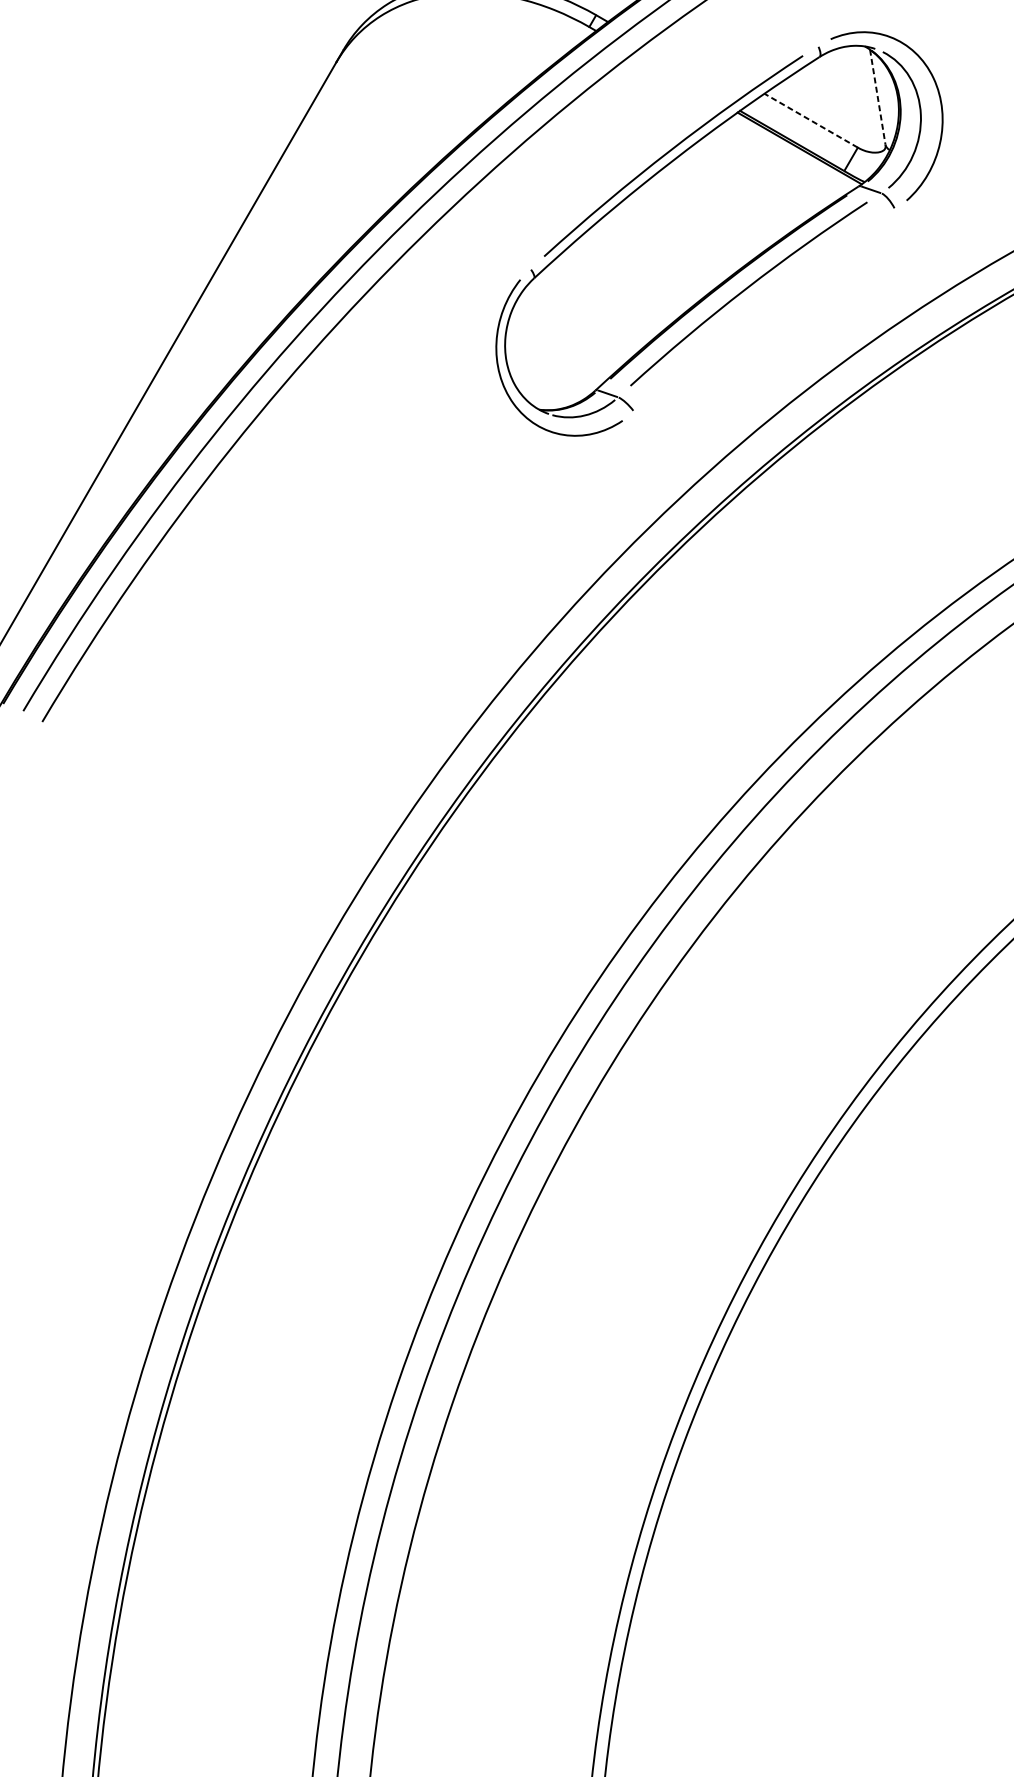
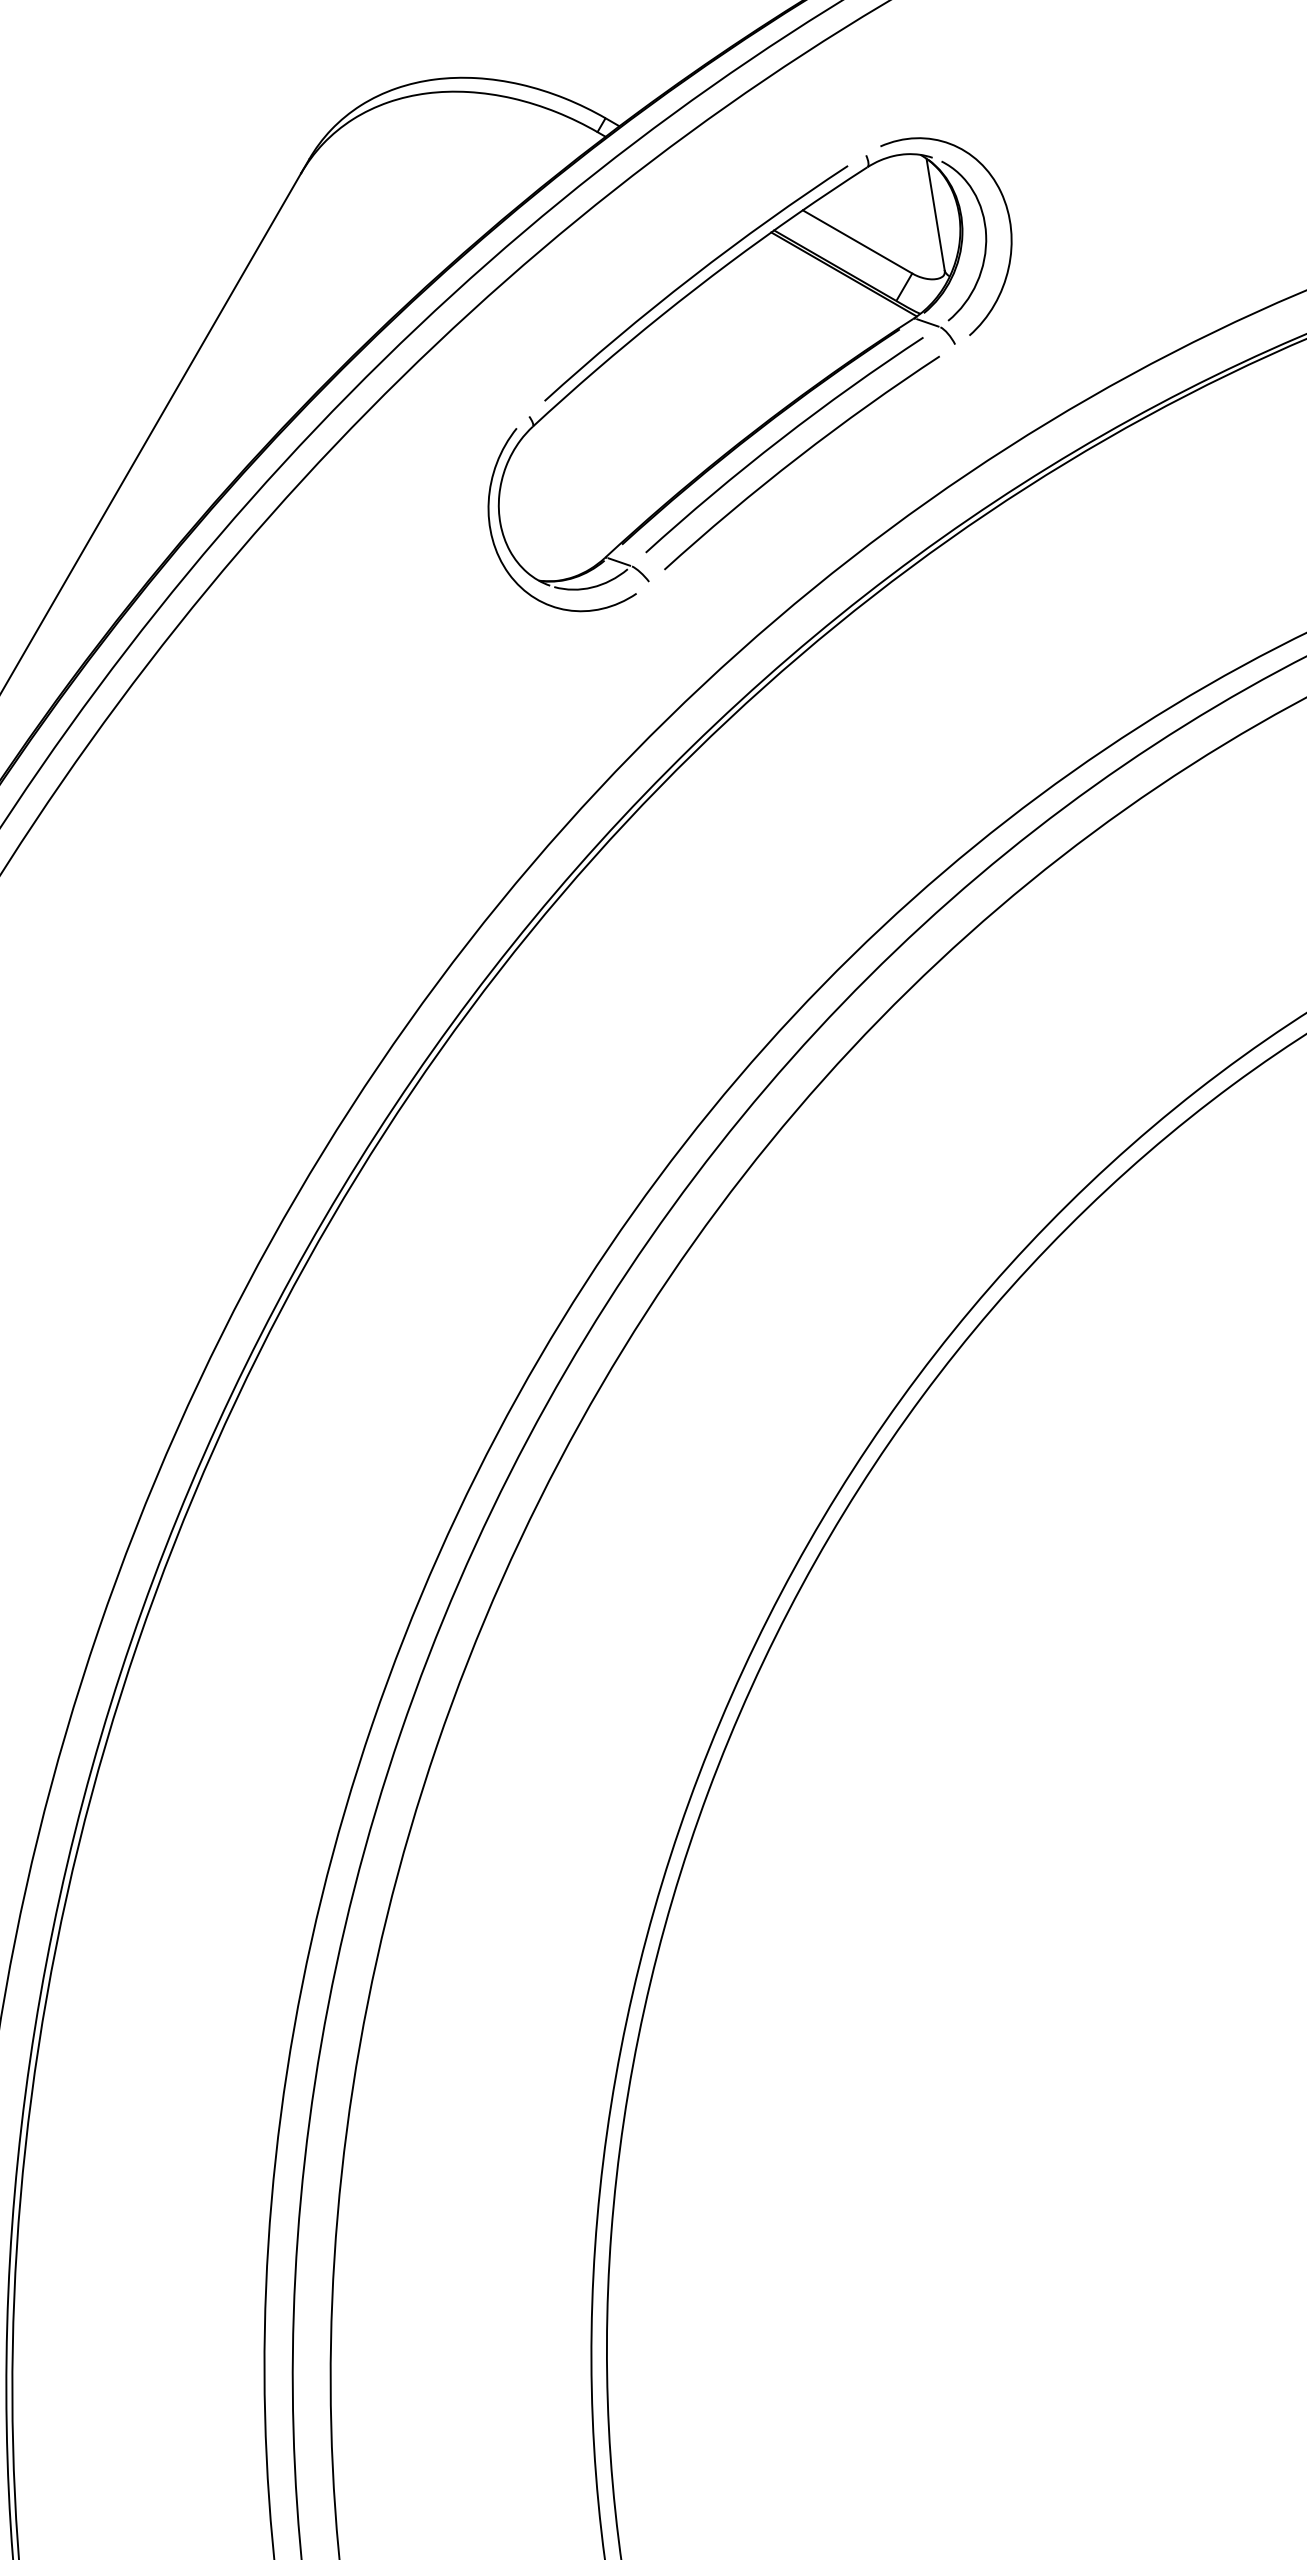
line: (877, 97) -> (935, 214), dashed -> solid
line: (811, 120) -> (857, 241), dashed -> solid
curve: (760, 305) -> (798, 458), added

